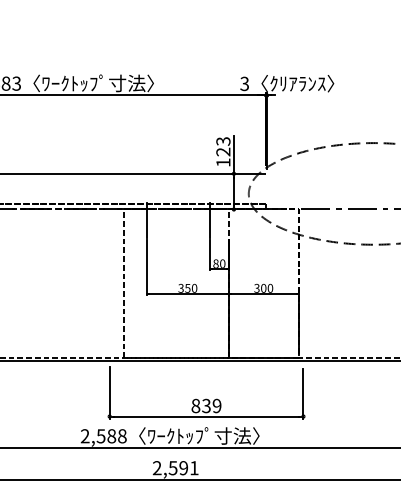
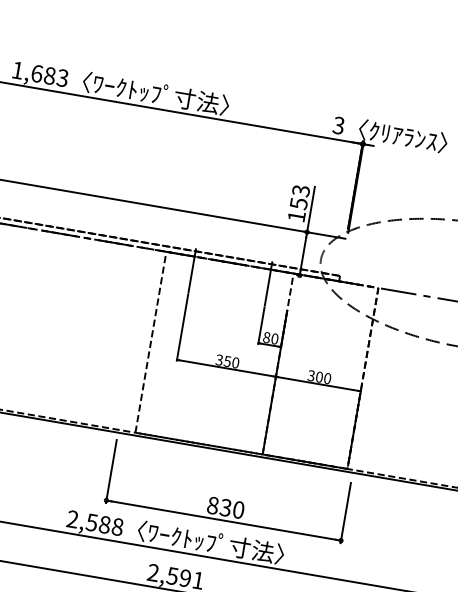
text: (223, 151) -> (299, 203), 123 -> 153
text: (216, 406) -> (237, 510), 839 -> 830

